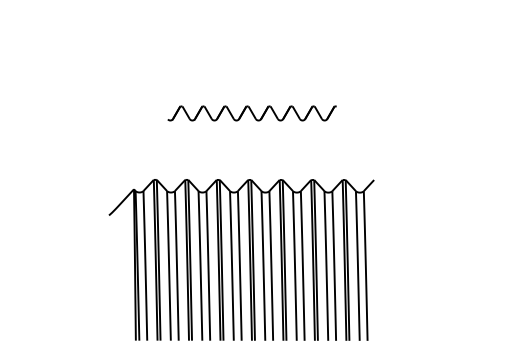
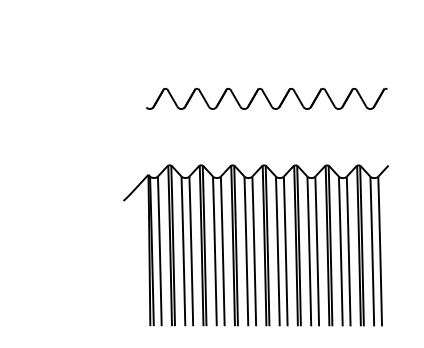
part: (251, 113) -> (265, 98), size x1.43

